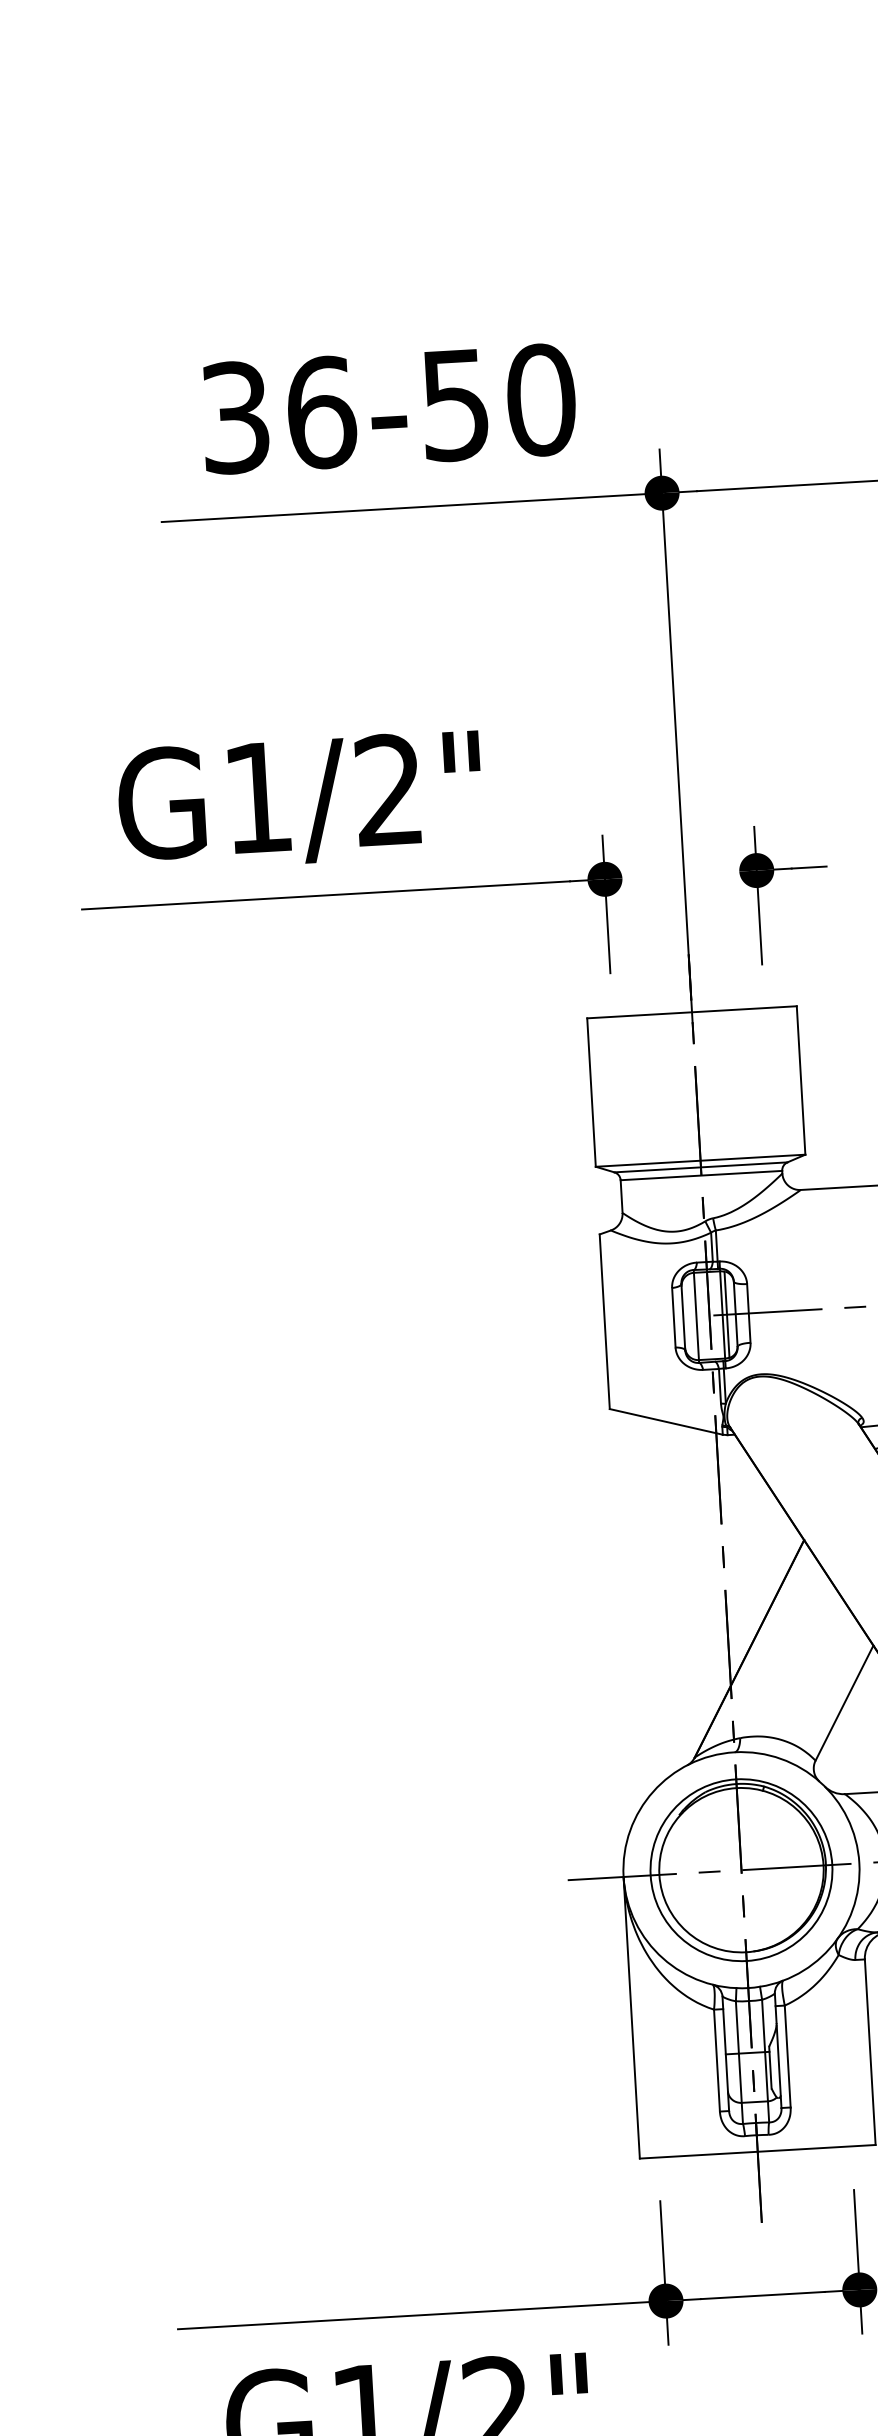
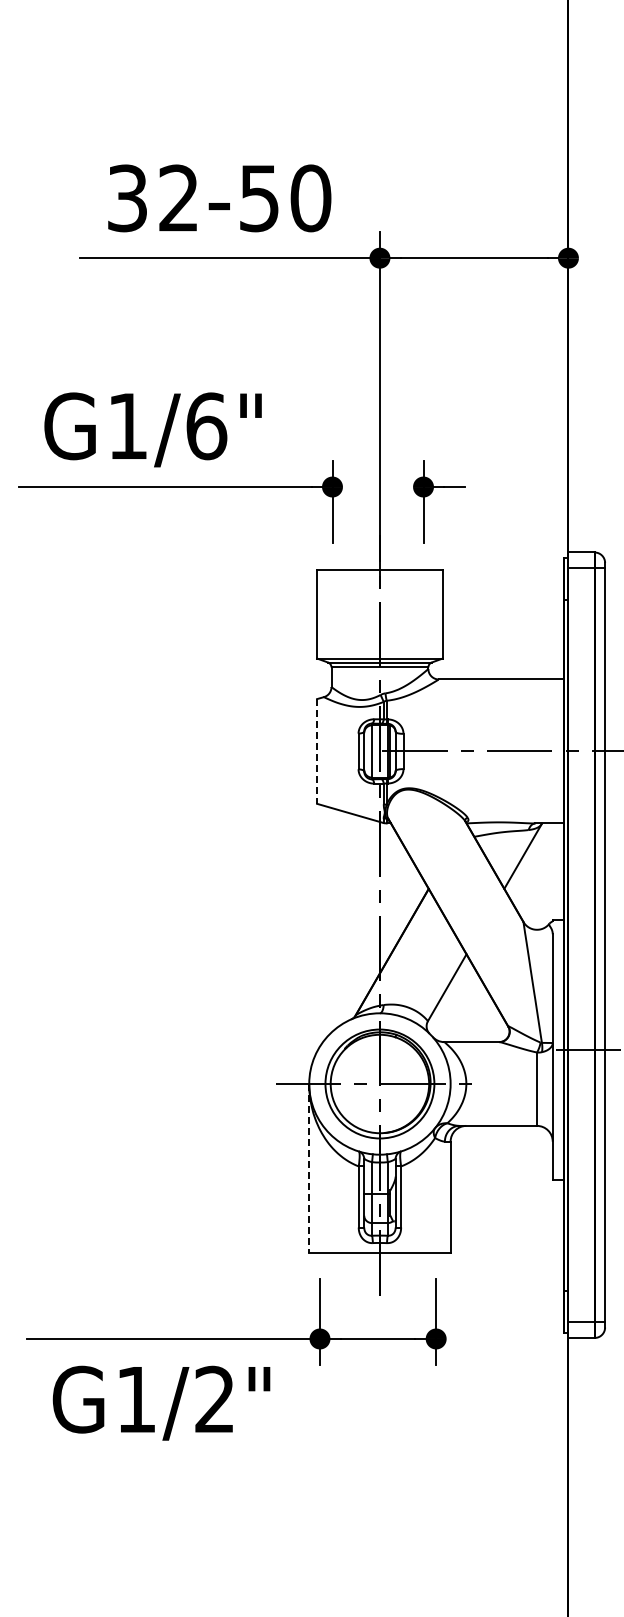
text: (322, 412) -> (179, 198), 36-50 -> 32-50
text: (389, 790) -> (206, 426), G1/2" -> G1/6"
line: (605, 1321) -> (317, 751), solid -> dashed
line: (632, 2017) -> (309, 1168), solid -> dashed

